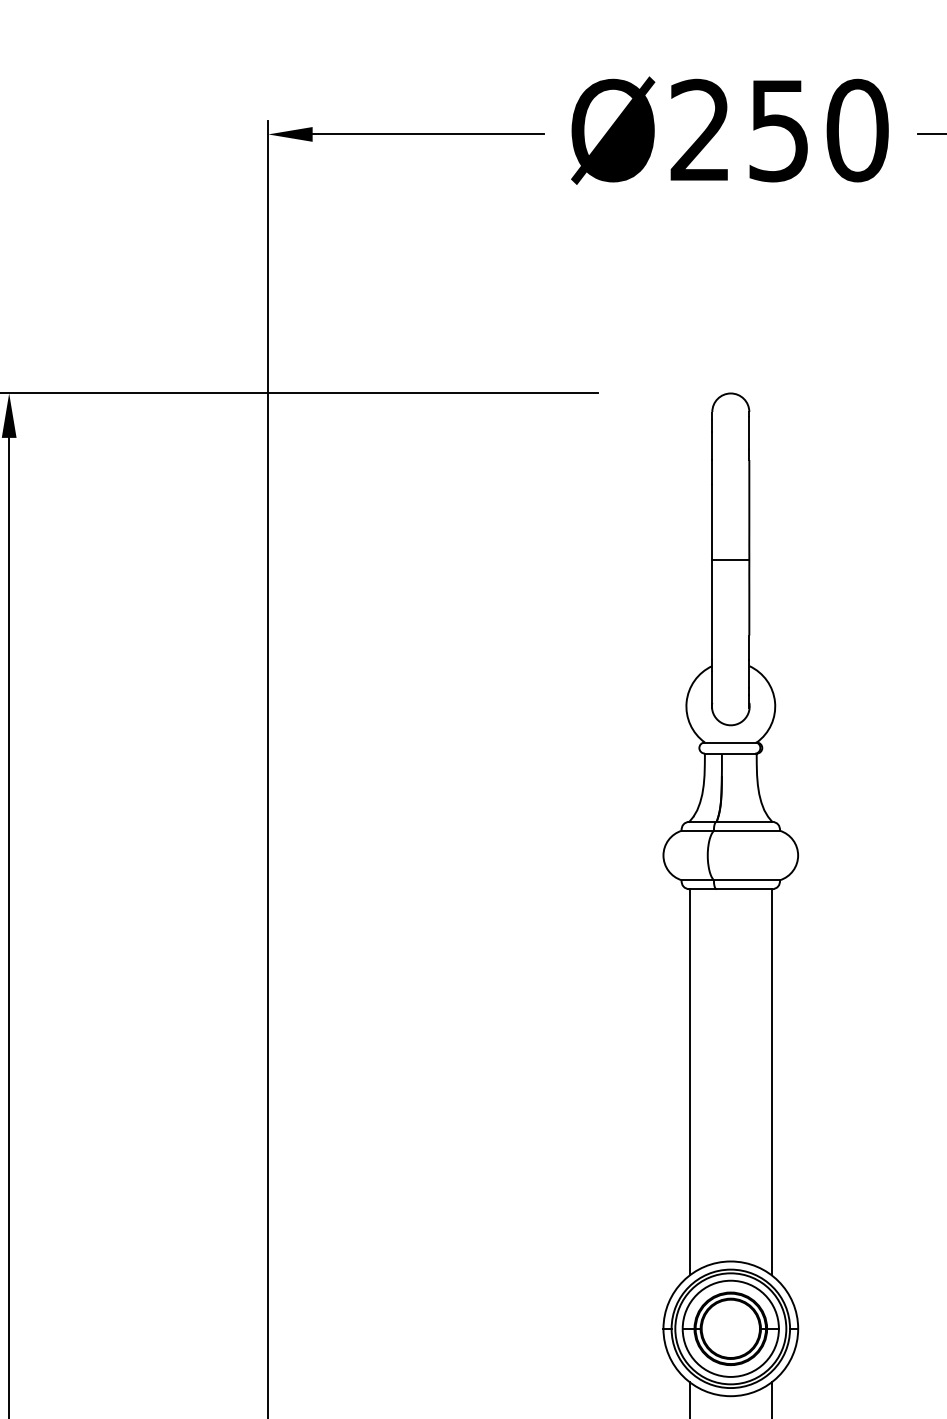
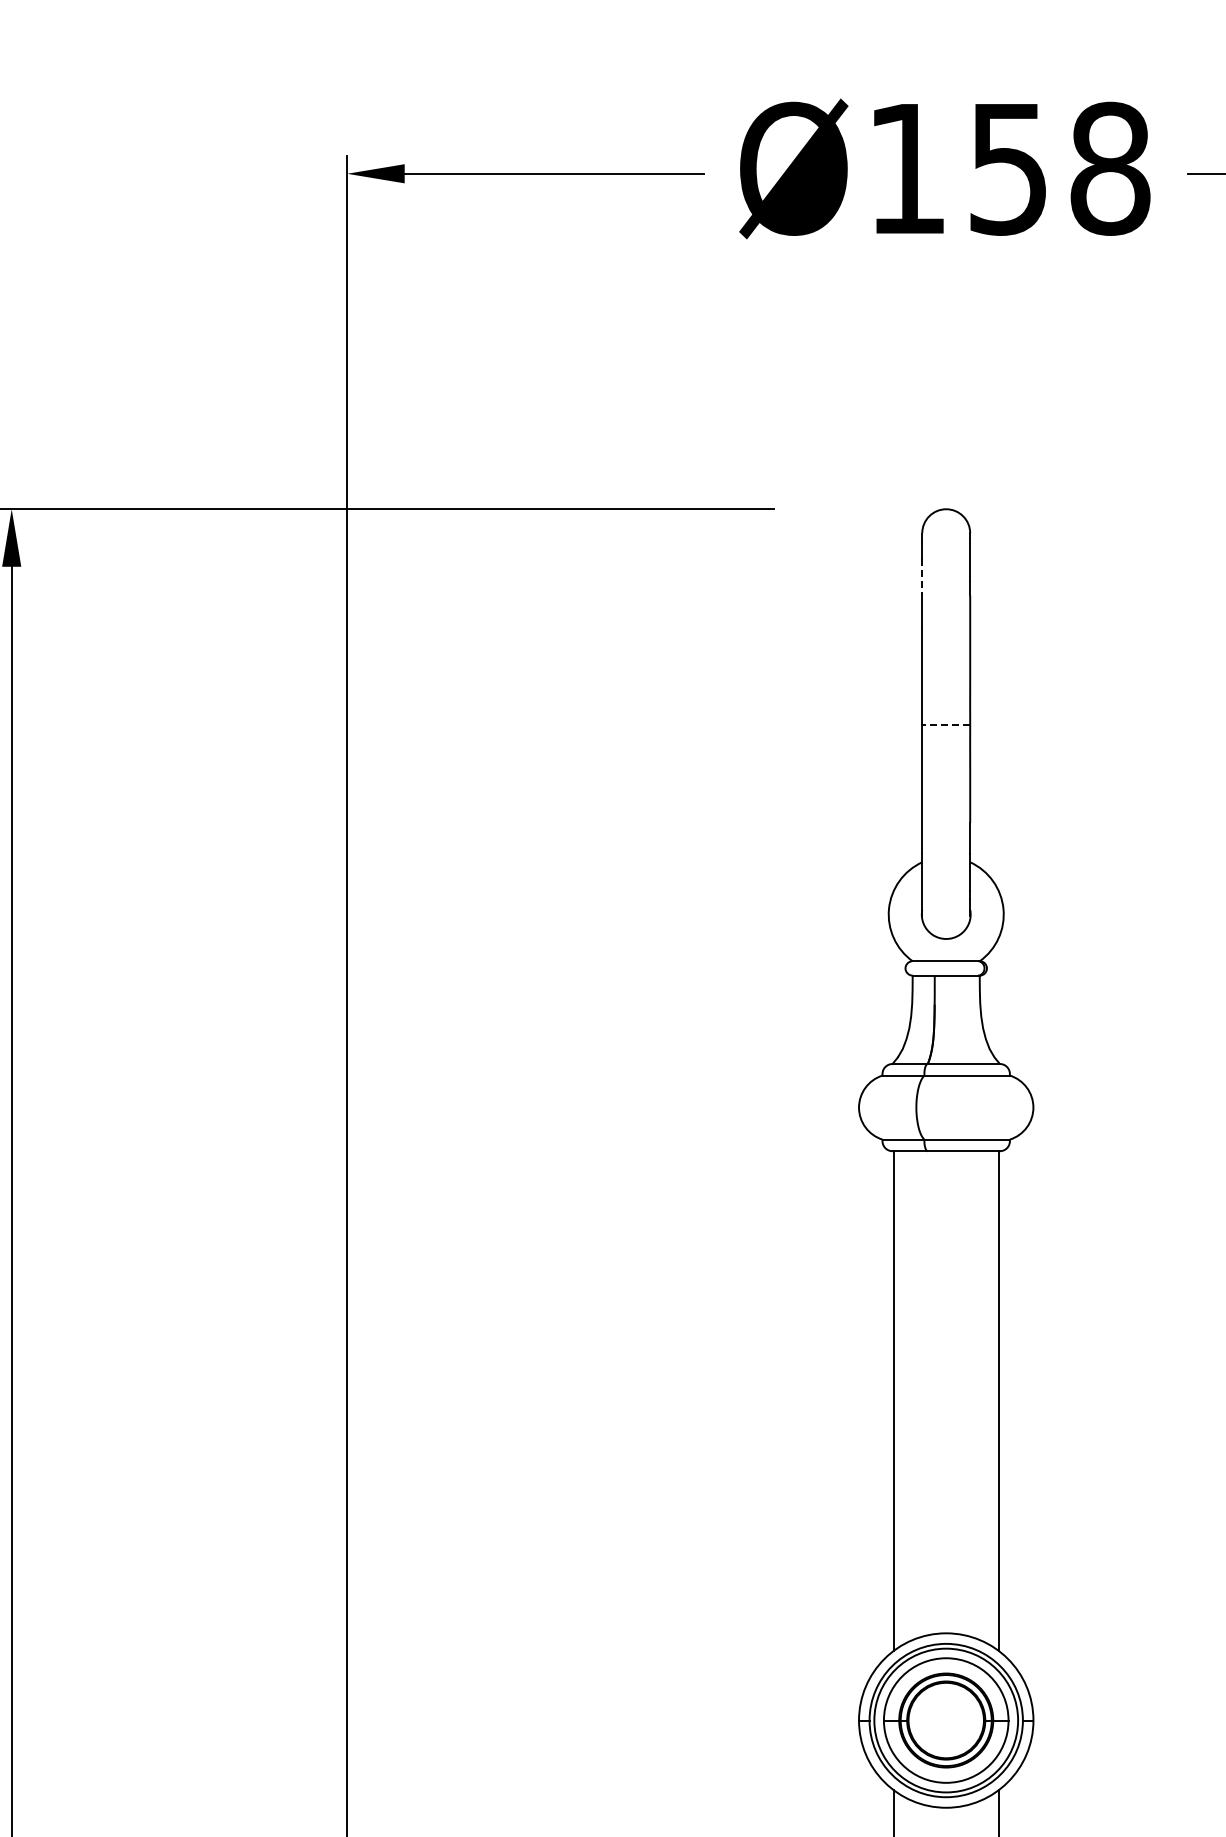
text: (779, 130) -> (1009, 168), Ø250 -> Ø158
line: (712, 446) -> (922, 577), solid -> dashed
line: (731, 559) -> (946, 724), solid -> dashed

